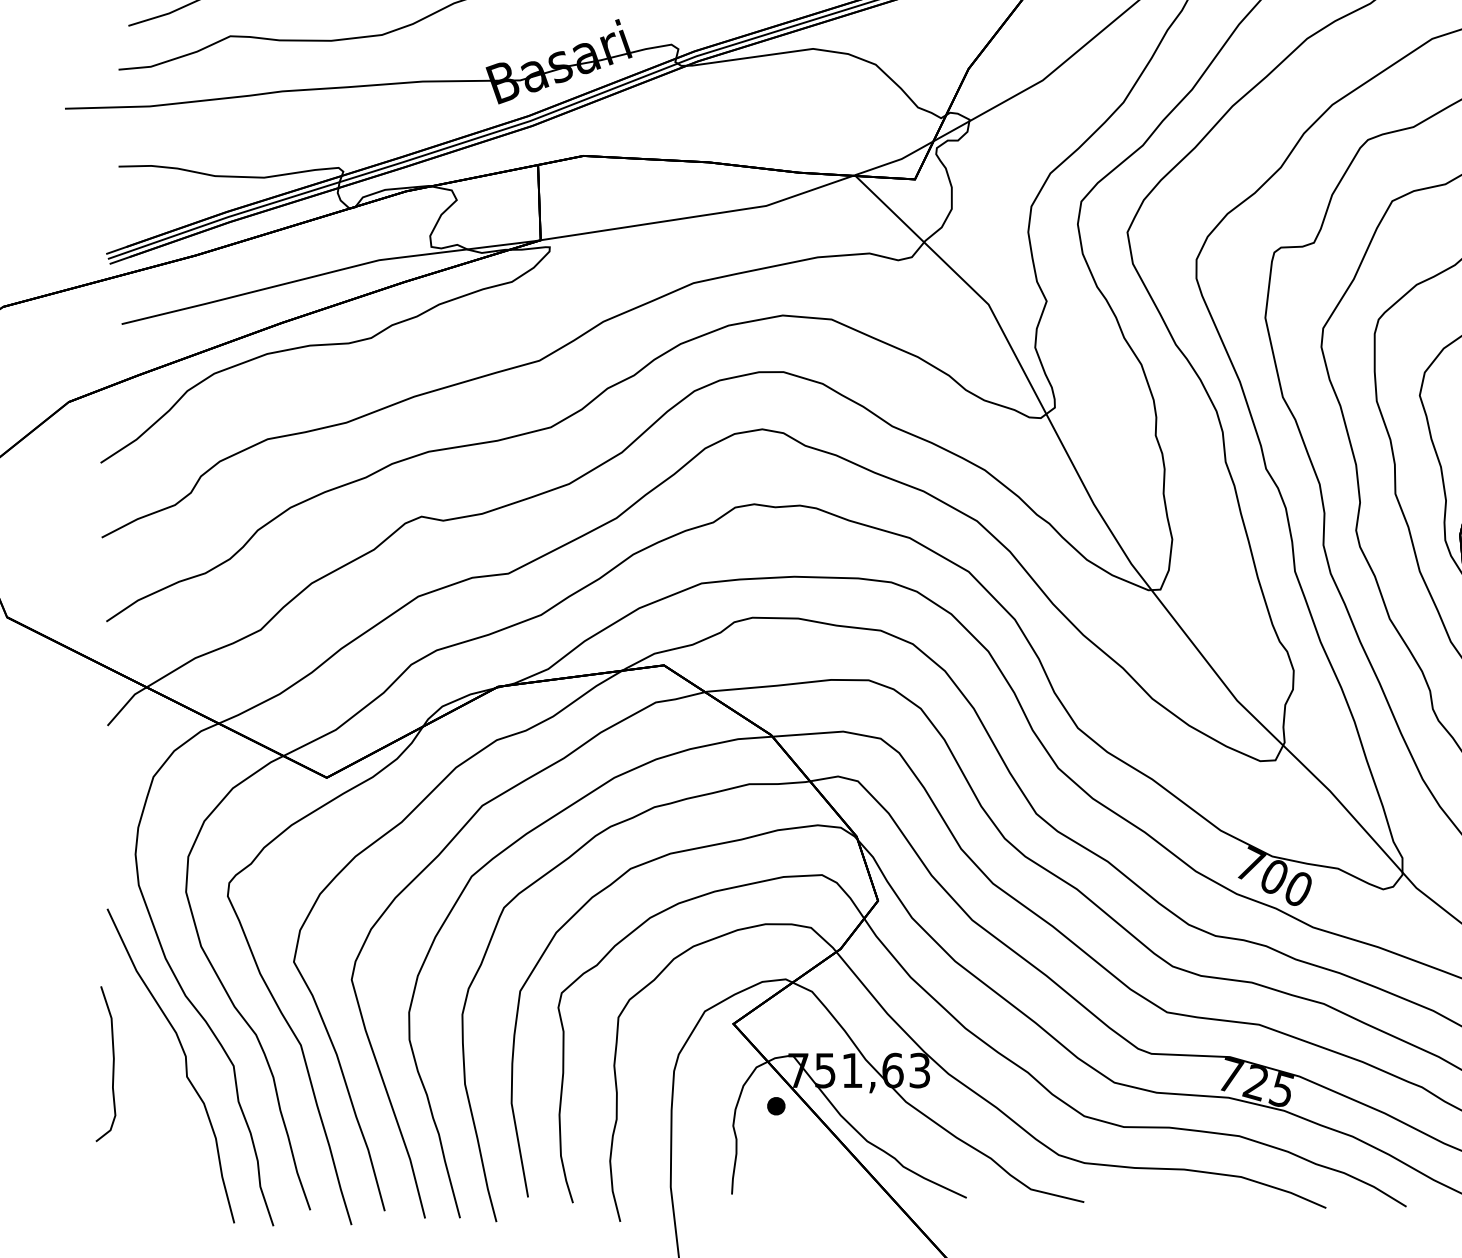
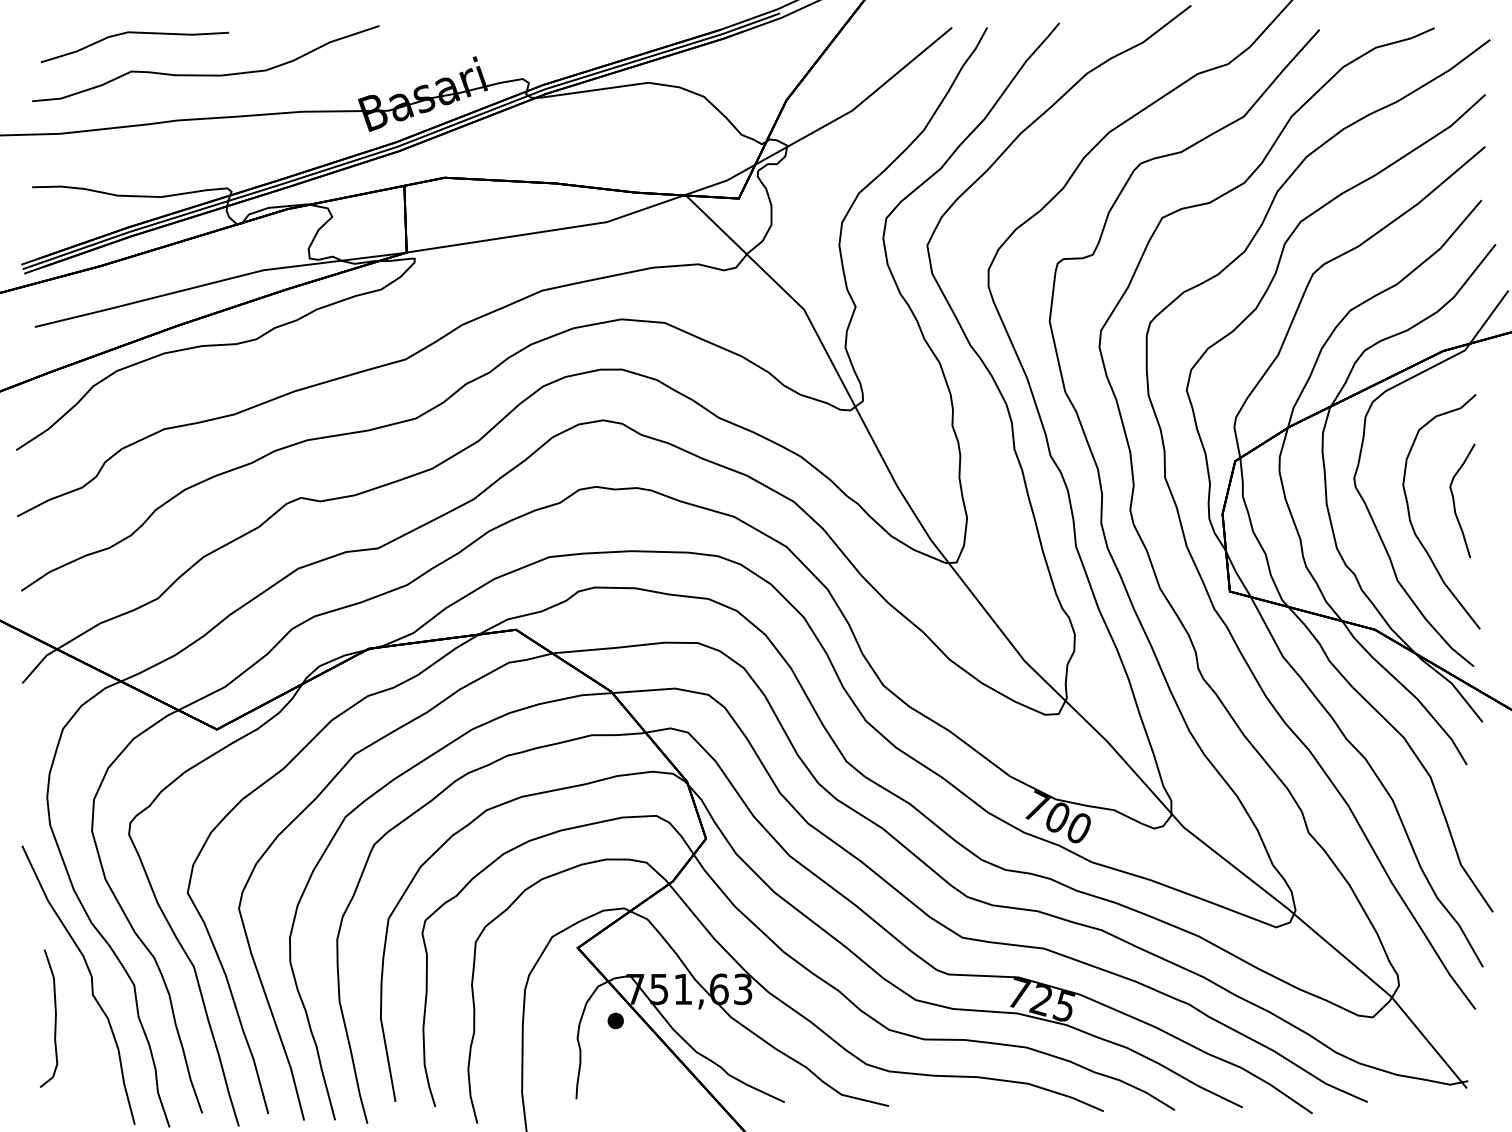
curve: (112, 1063) -> (54, 1018), moved

